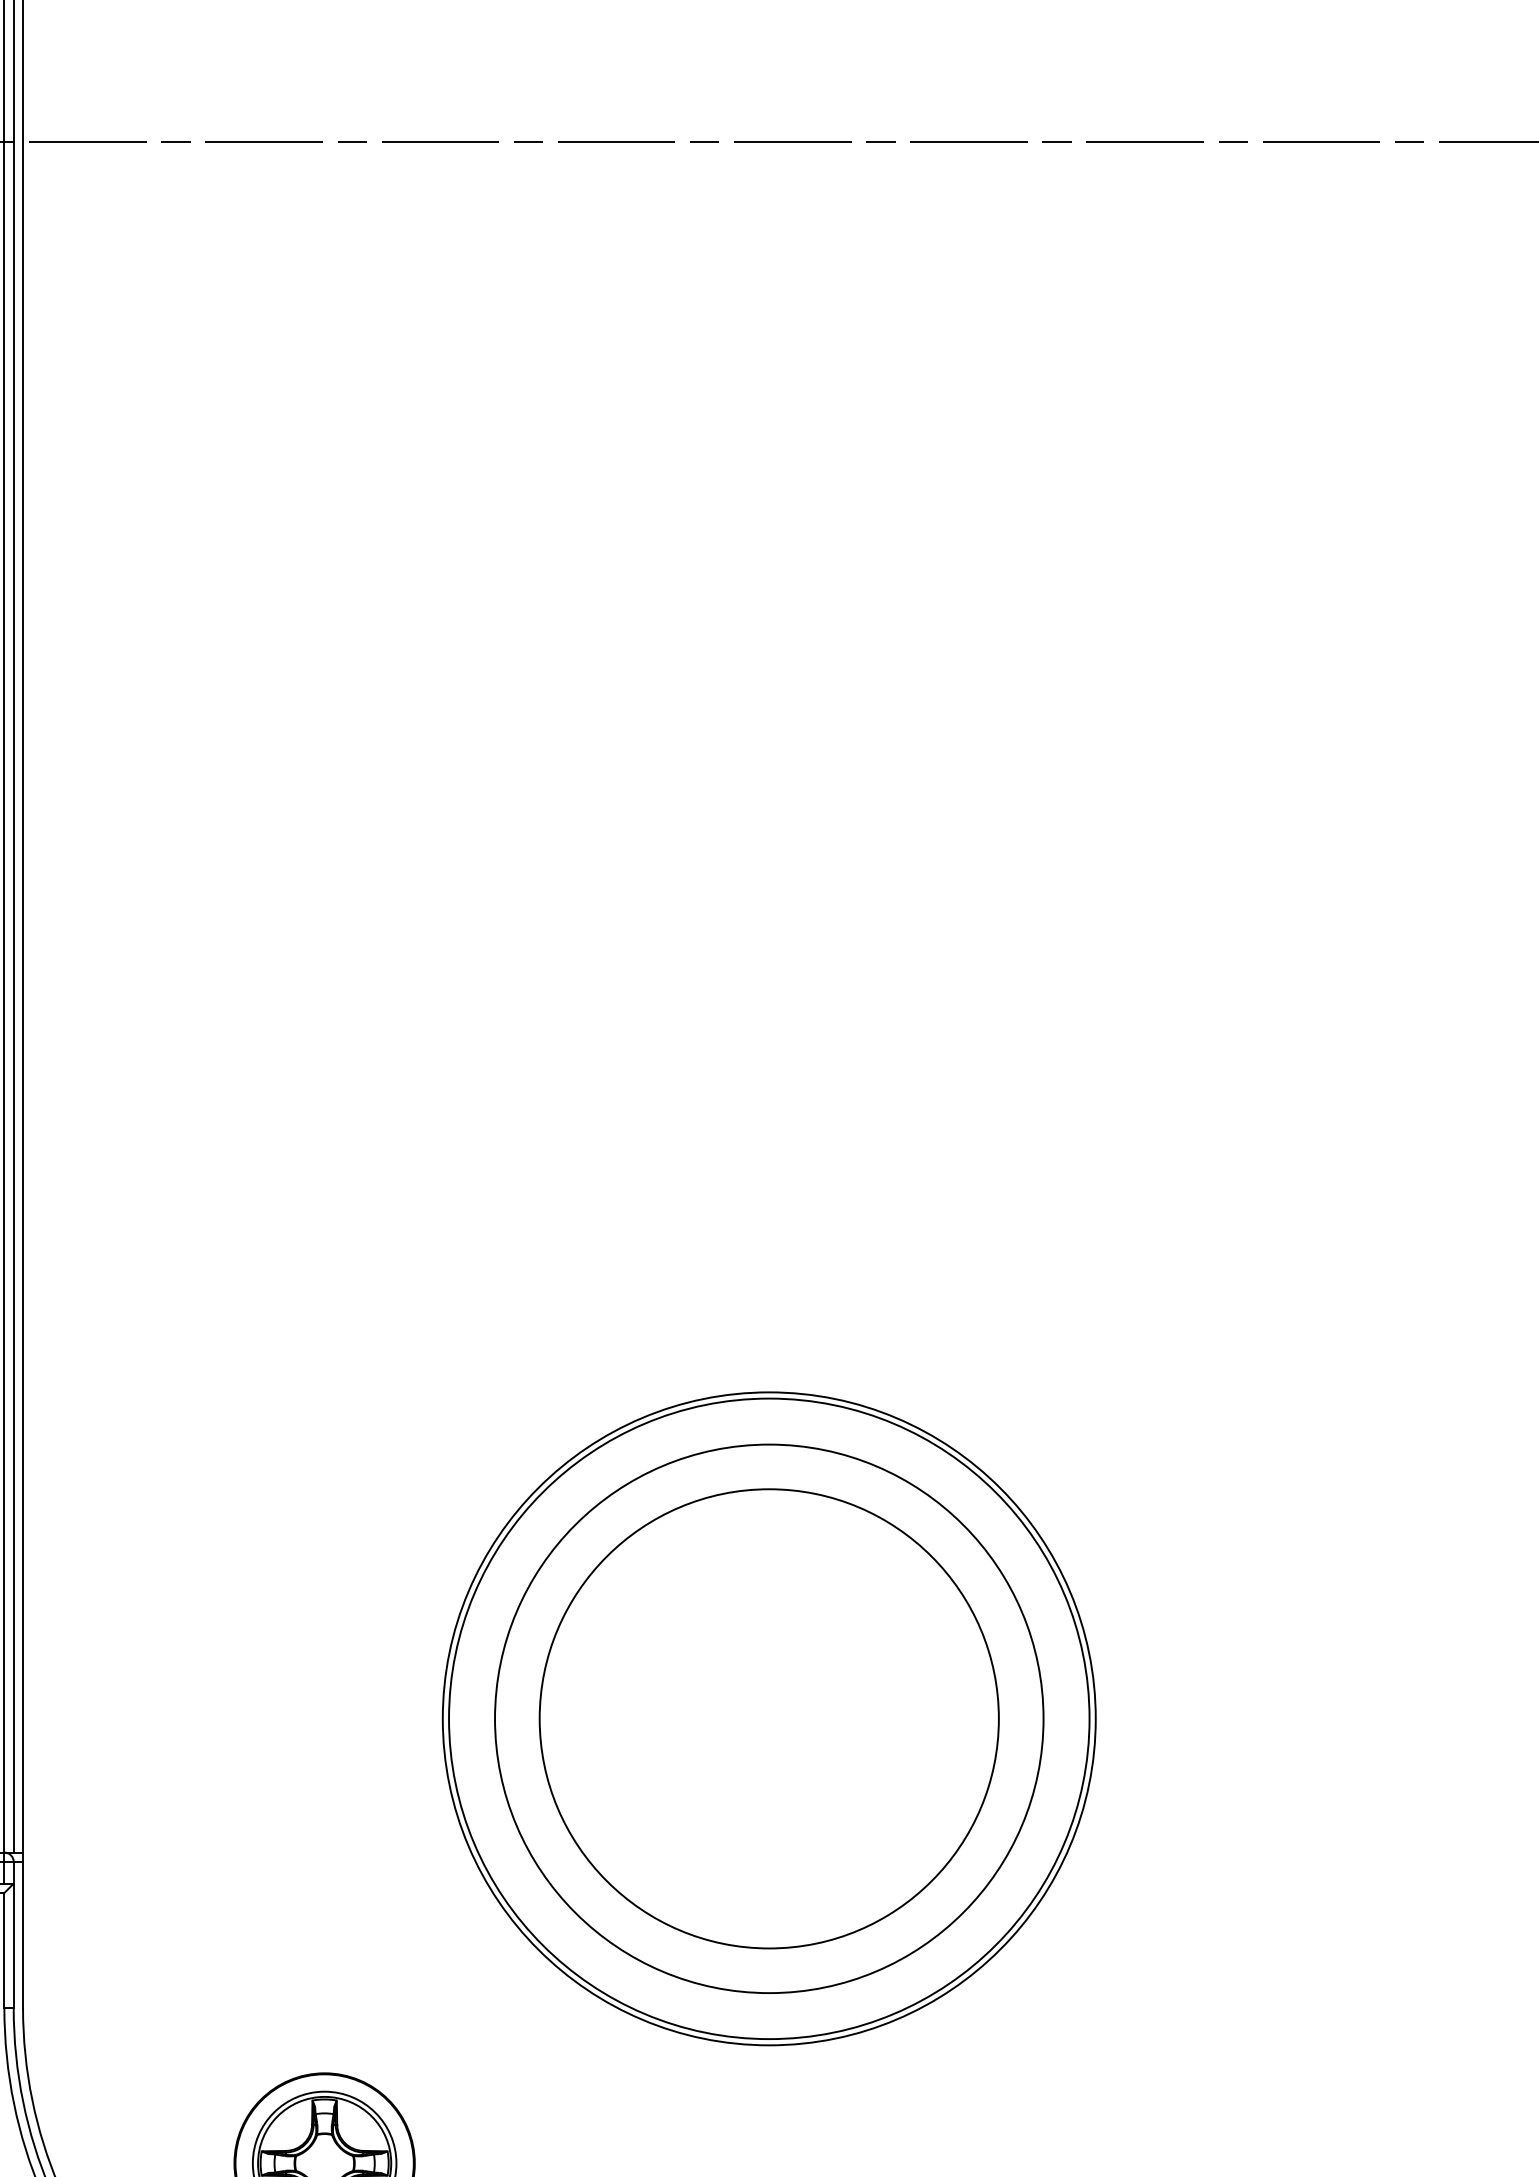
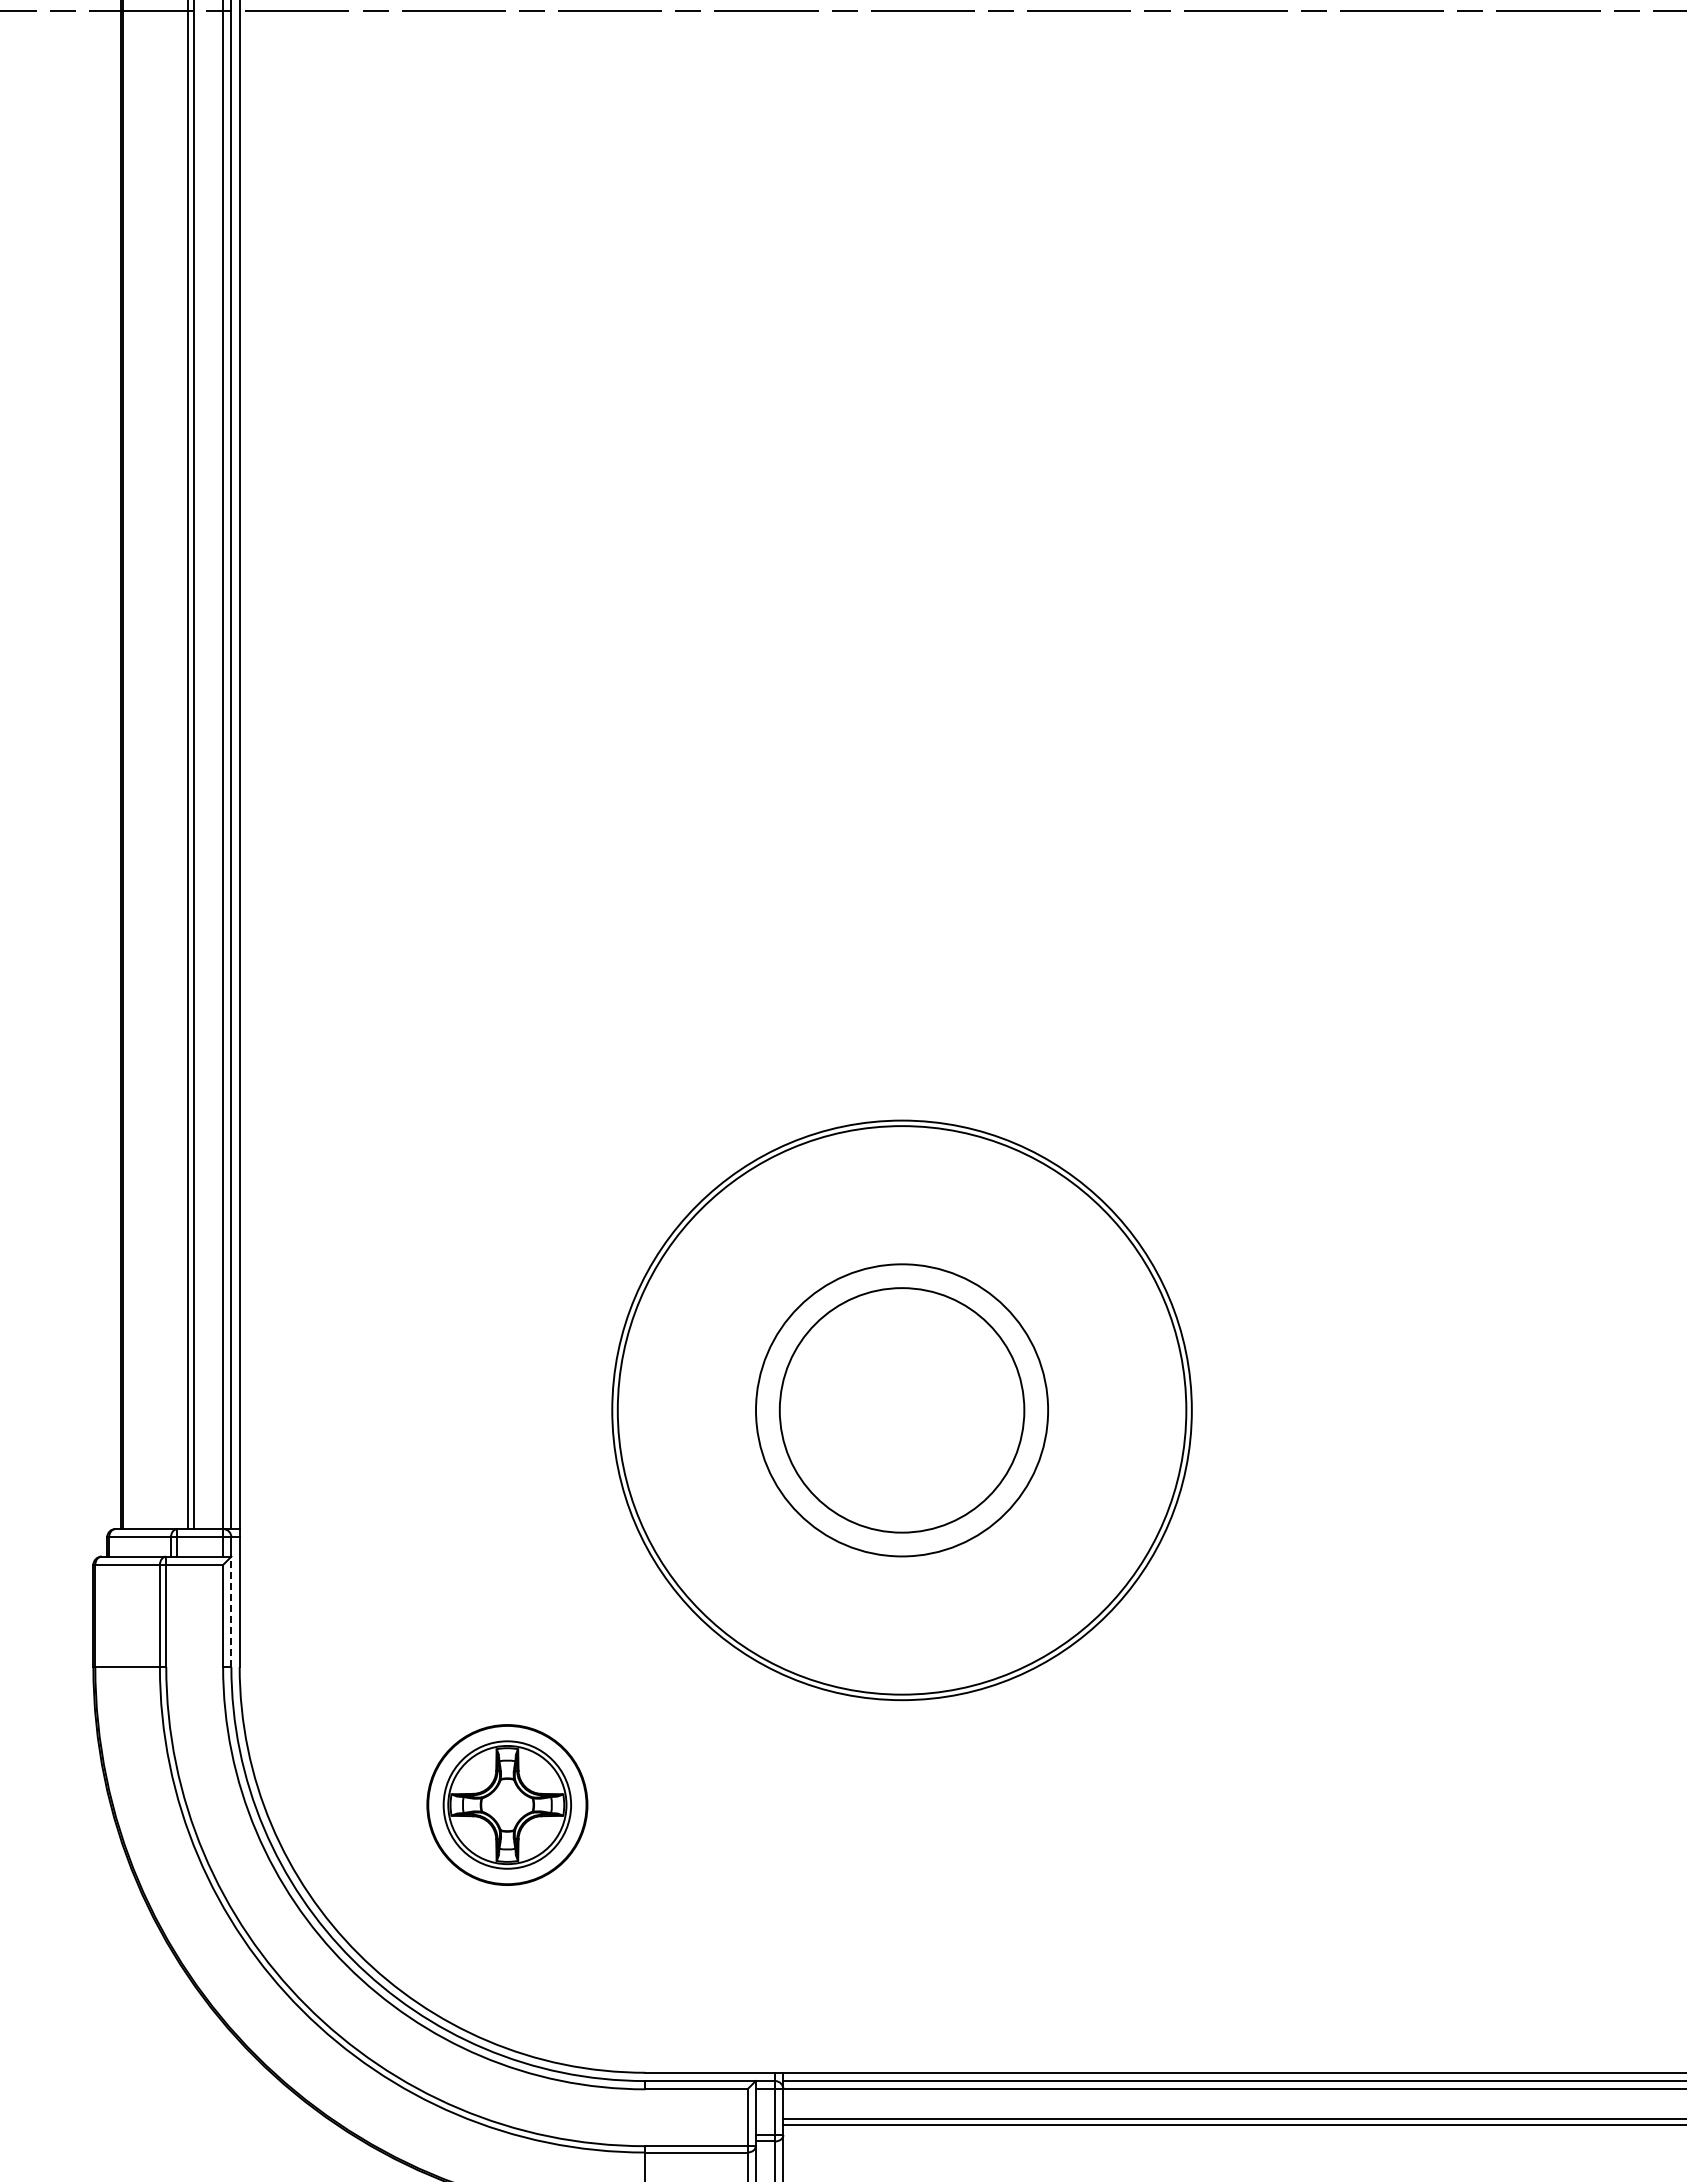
circle: (768, 1717) -> (901, 1409), size x0.6
circle: (768, 1718) -> (901, 1410), size x0.6
line: (13, 1945) -> (231, 1611), solid -> dashed

